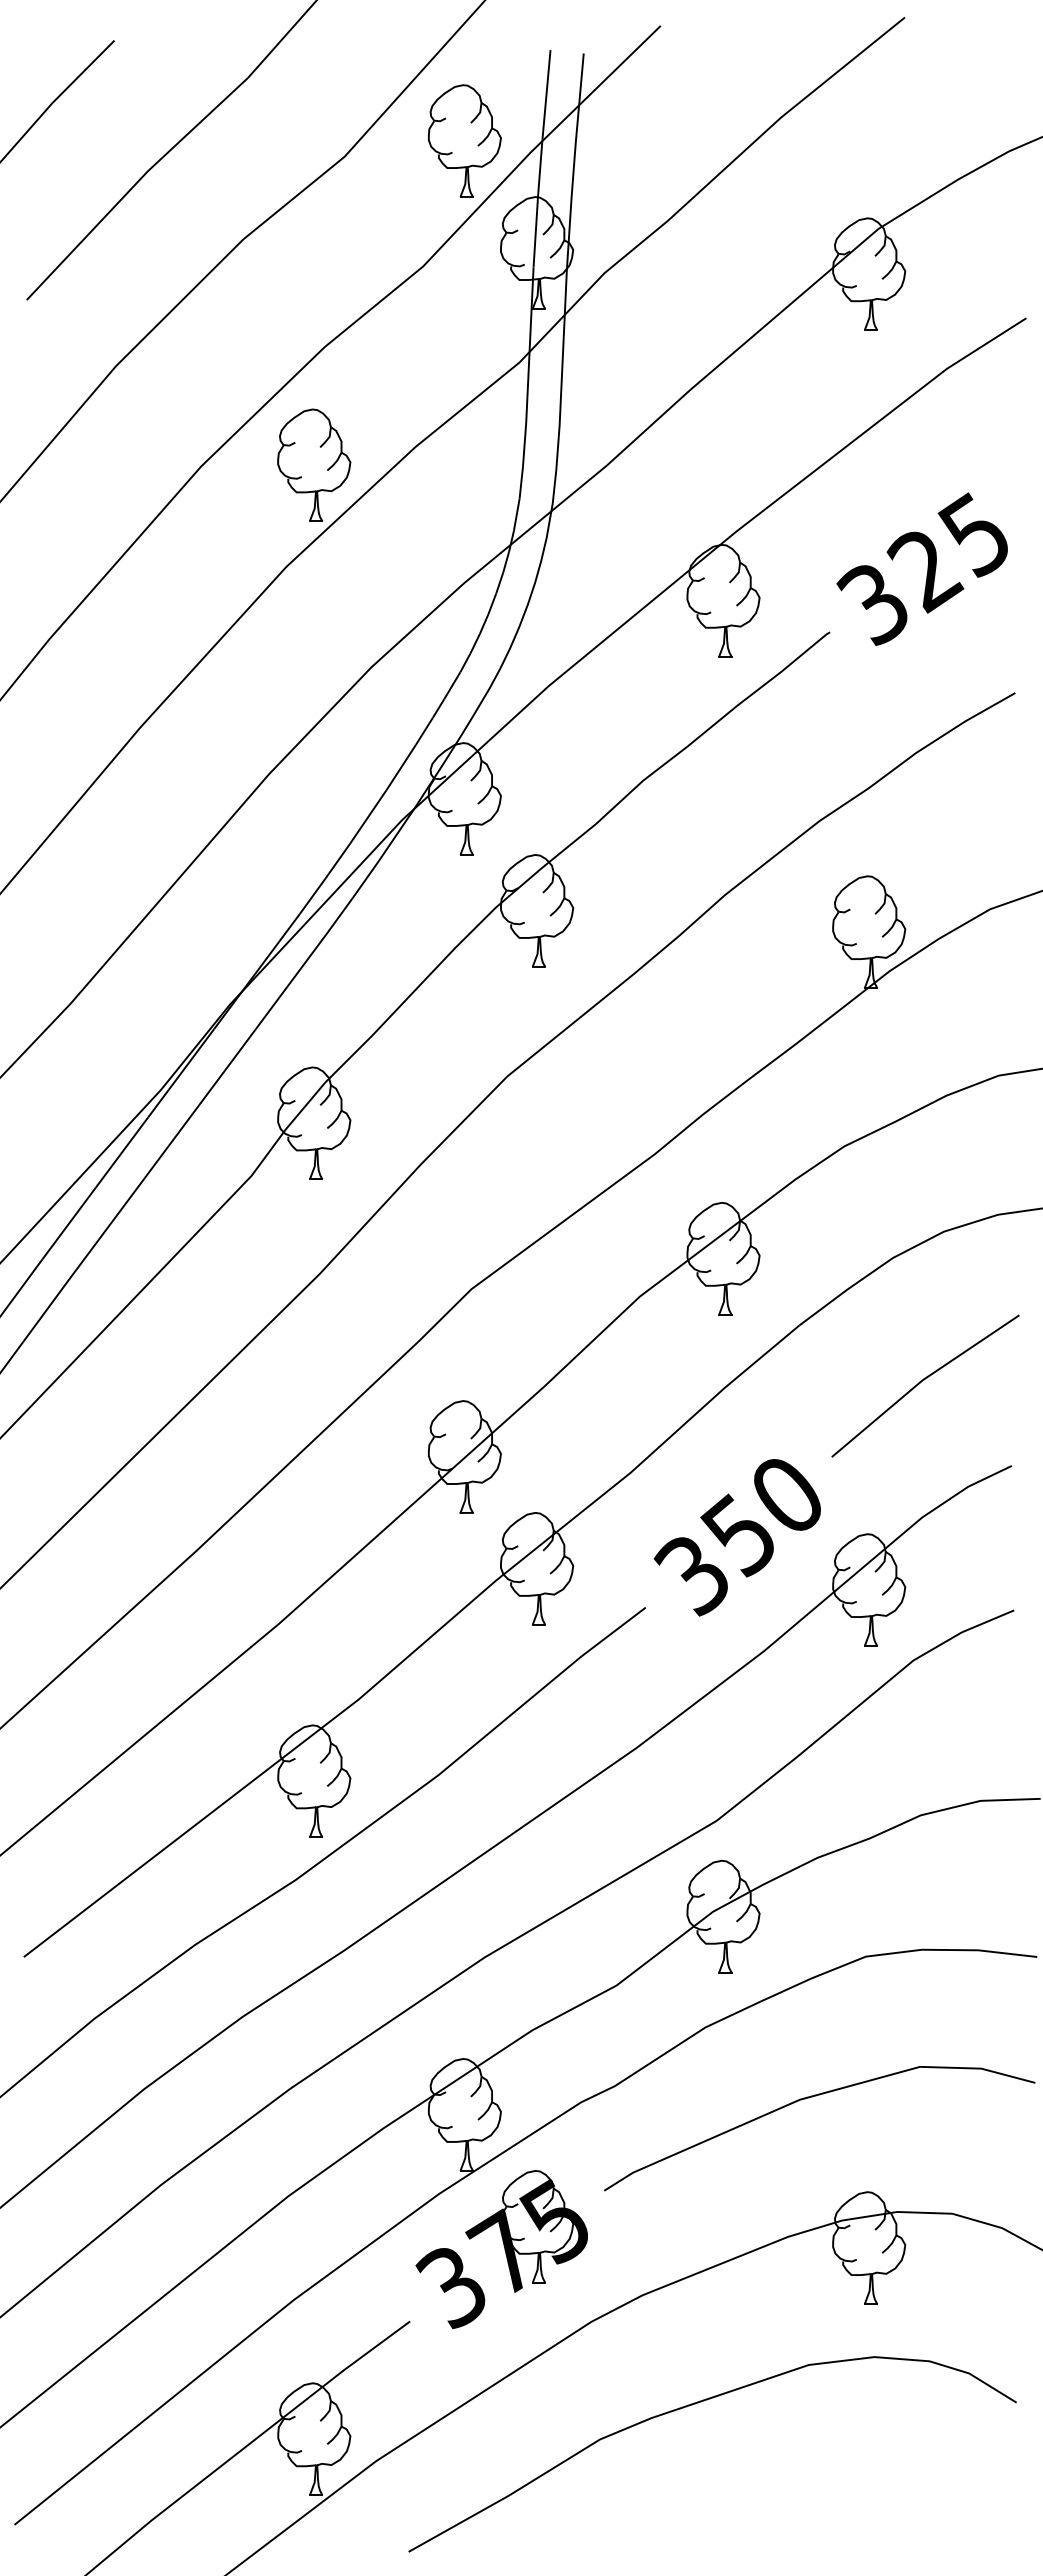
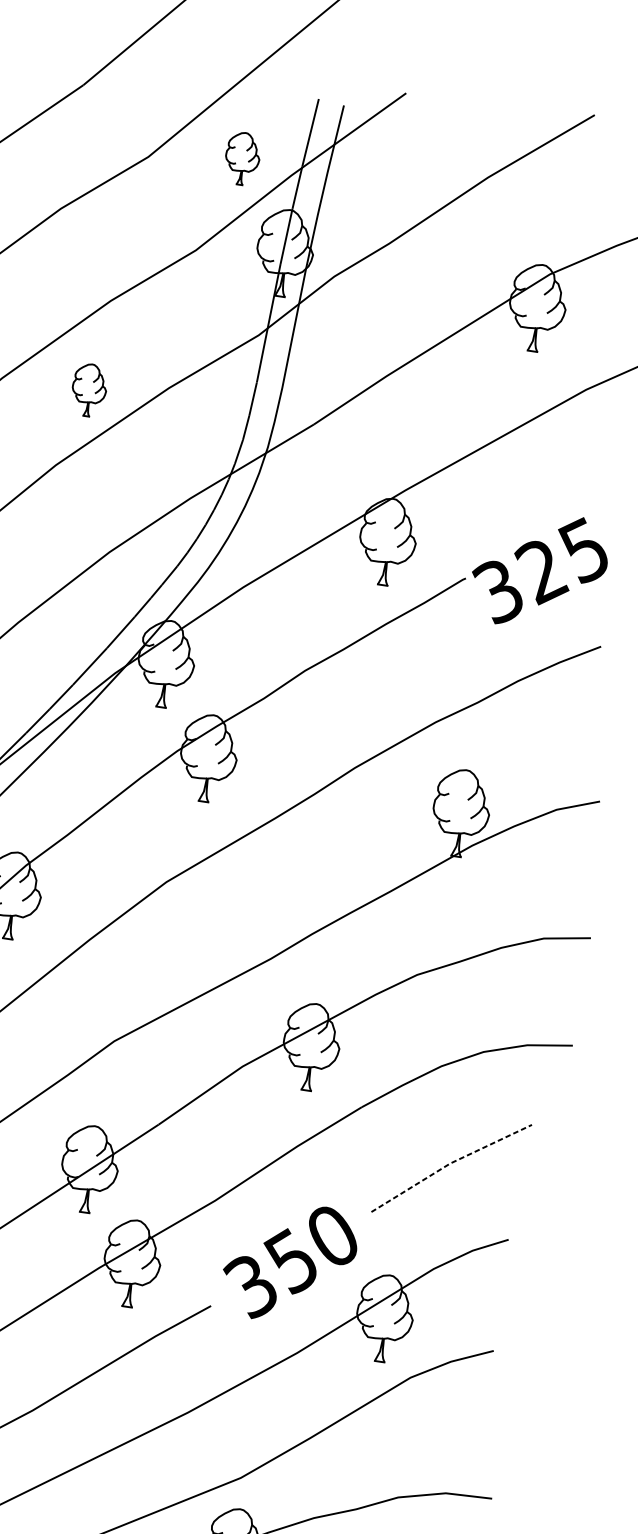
part: (464, 140) -> (242, 158), size x0.6
part: (314, 464) -> (89, 389), size x0.6
text: (921, 568) -> (538, 570), moved
line: (921, 1380) -> (449, 1163), solid -> dashed

